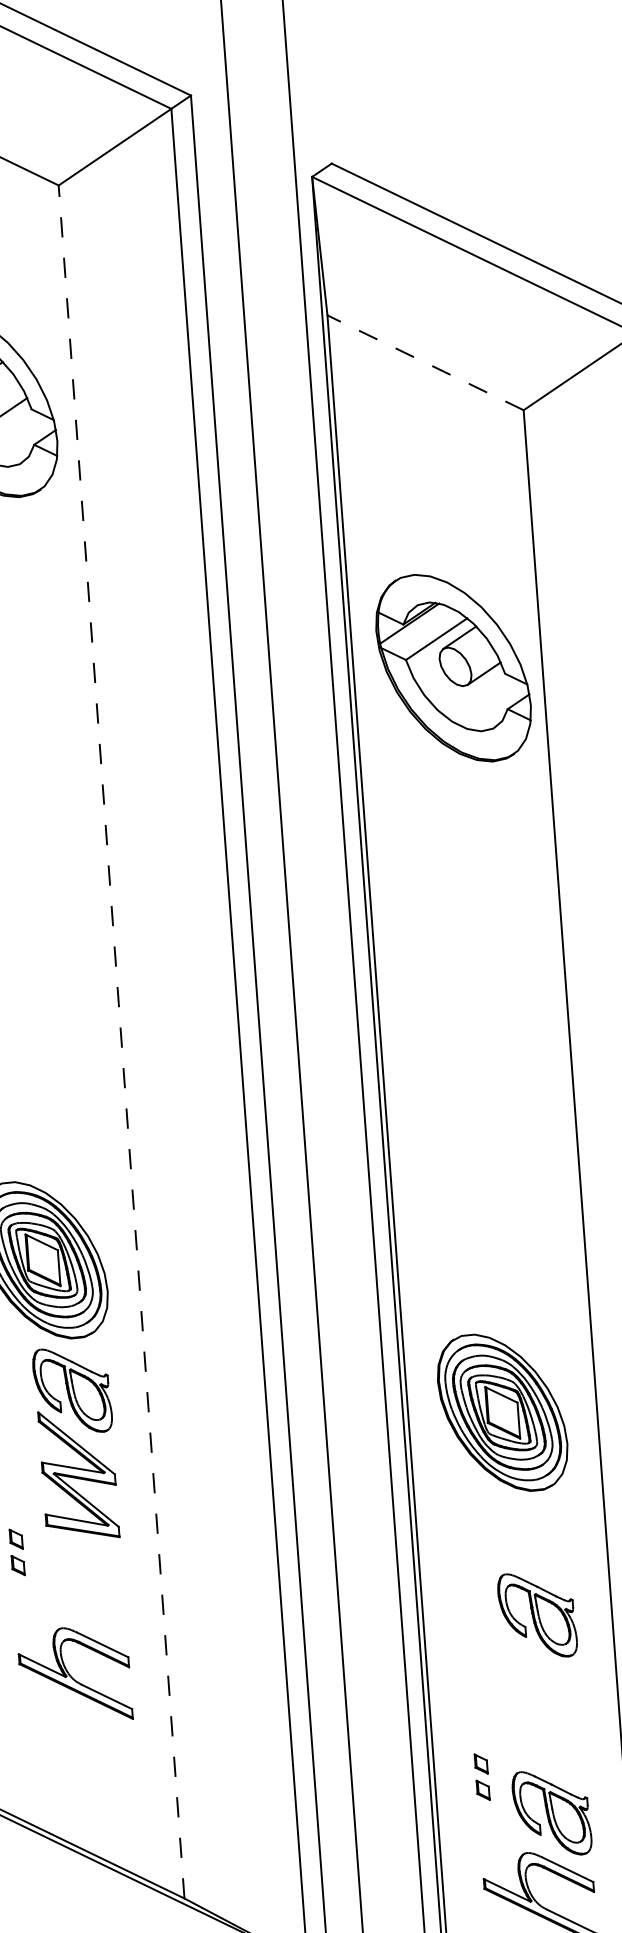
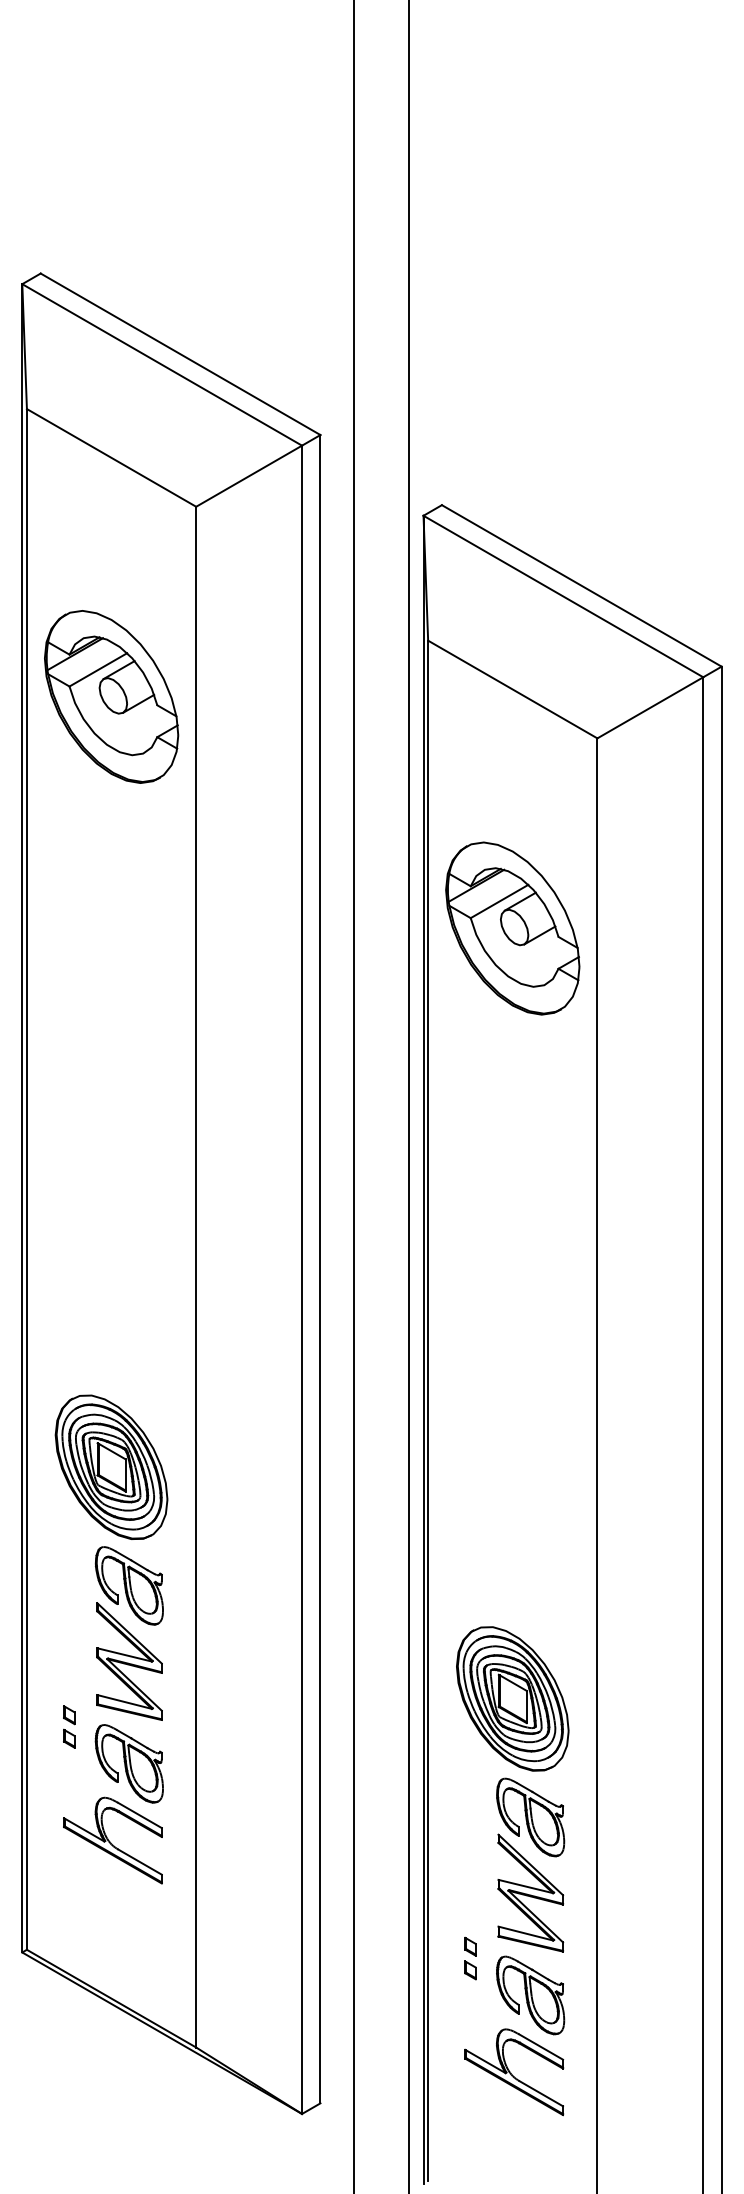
line: (425, 362) -> (512, 689), dashed -> solid
part: (453, 668) -> (512, 928), moved
line: (121, 1041) -> (196, 1276), dashed -> solid
part: (502, 1412) -> (512, 1698), moved
part: (86, 1588) -> (128, 1763), added
part: (543, 1698) -> (530, 1892), added

